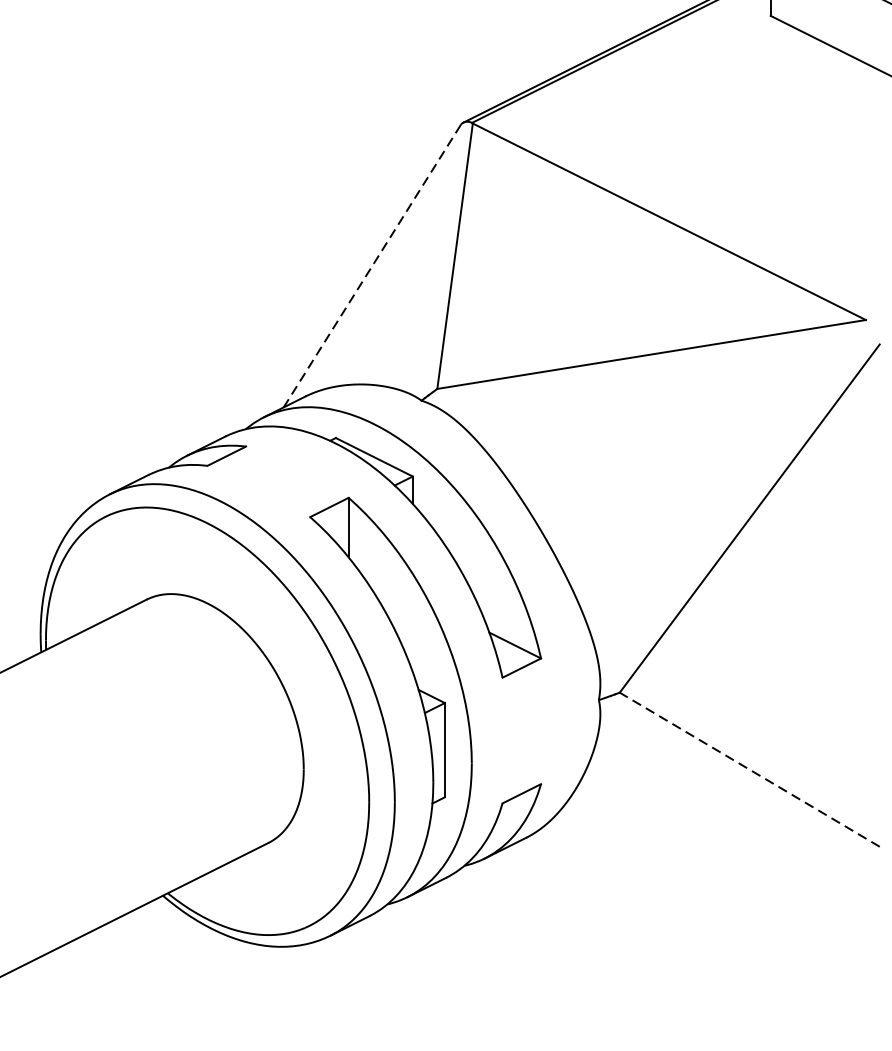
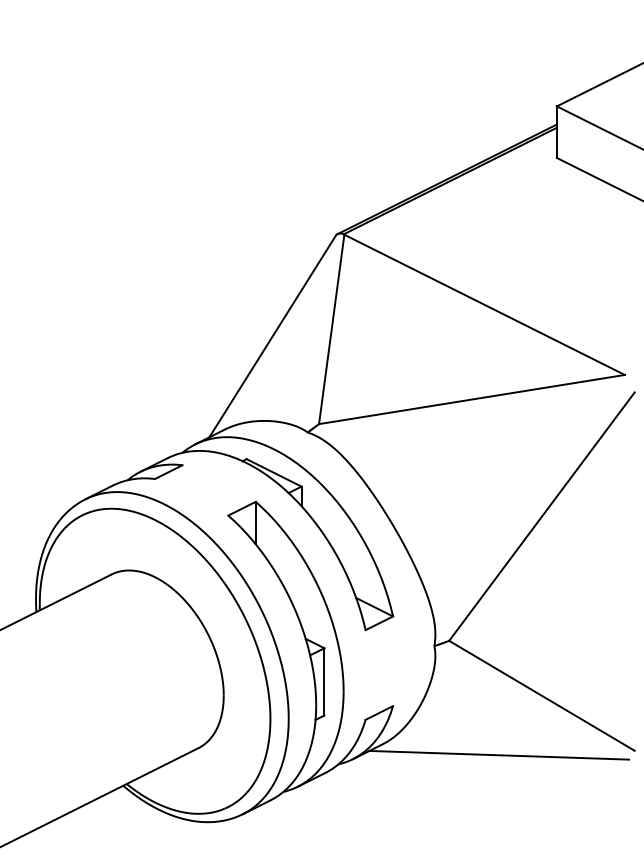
line: (372, 266) -> (272, 336), dashed -> solid
line: (749, 769) -> (541, 695), dashed -> solid
line: (690, 851) -> (499, 754), added

